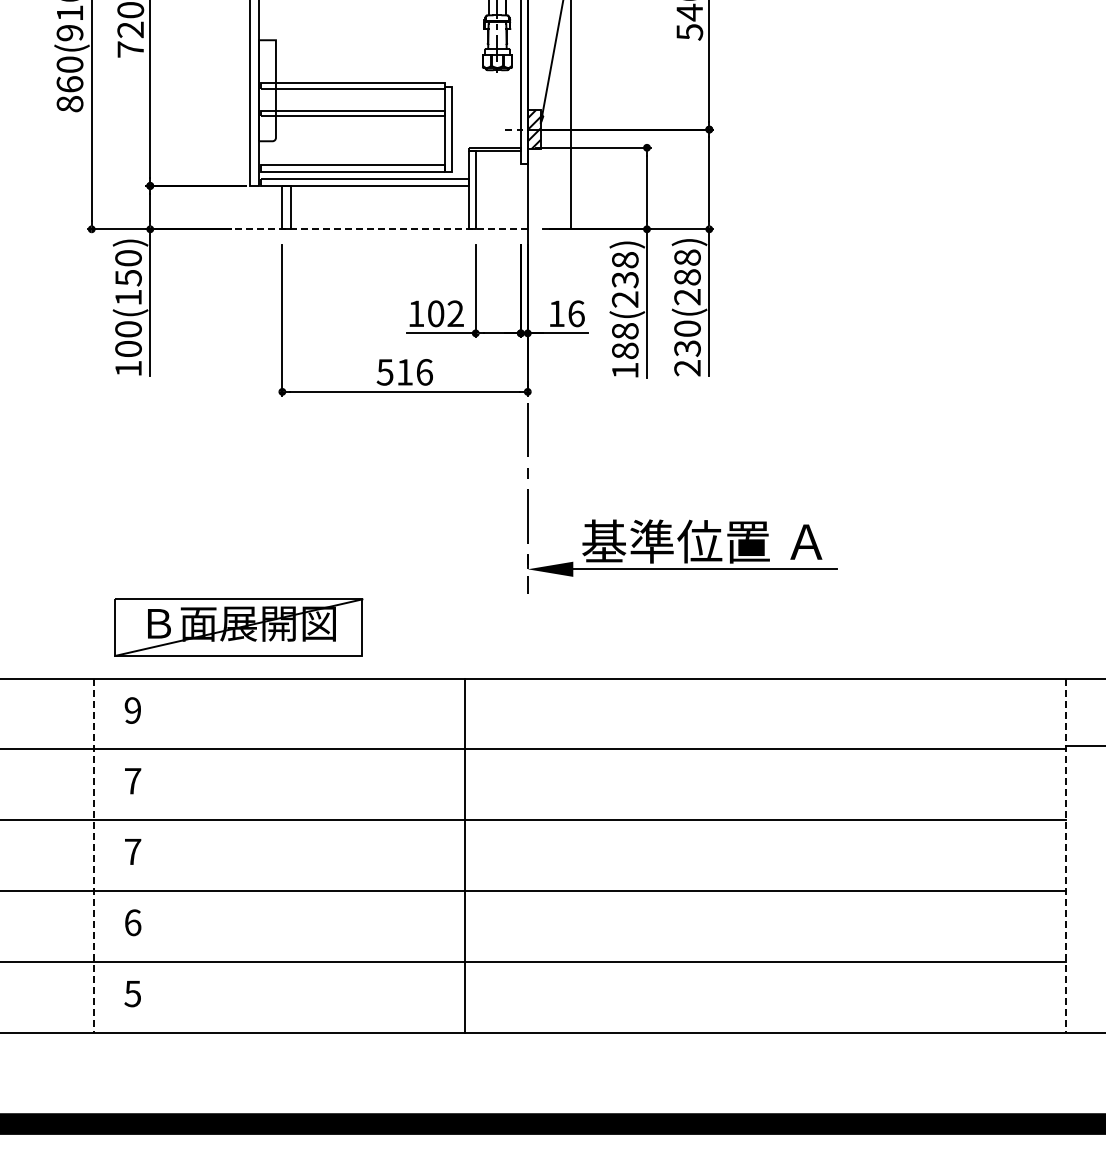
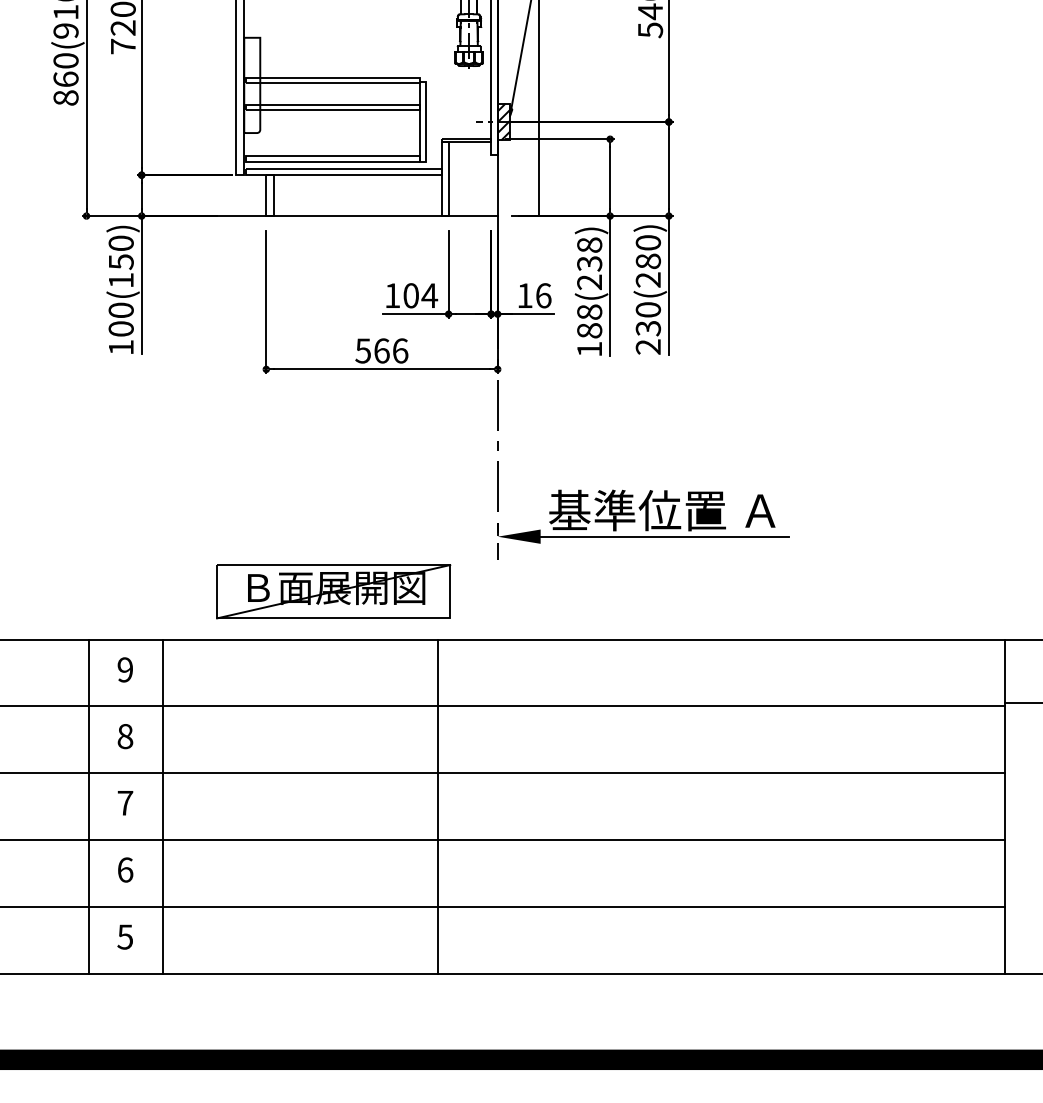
line: (360, 229) -> (339, 216), dashed -> solid
text: (687, 257) -> (648, 242), 230(288) -> 230(280)
text: (455, 313) -> (429, 295), 102 -> 104
text: (405, 372) -> (382, 351), 516 -> 566
part: (238, 627) -> (333, 591), moved
text: (132, 780) -> (124, 735), 7 -> 8
line: (172, 855) -> (162, 806), added
line: (93, 856) -> (88, 807), dashed -> solid
line: (1066, 856) -> (1005, 807), dashed -> solid

